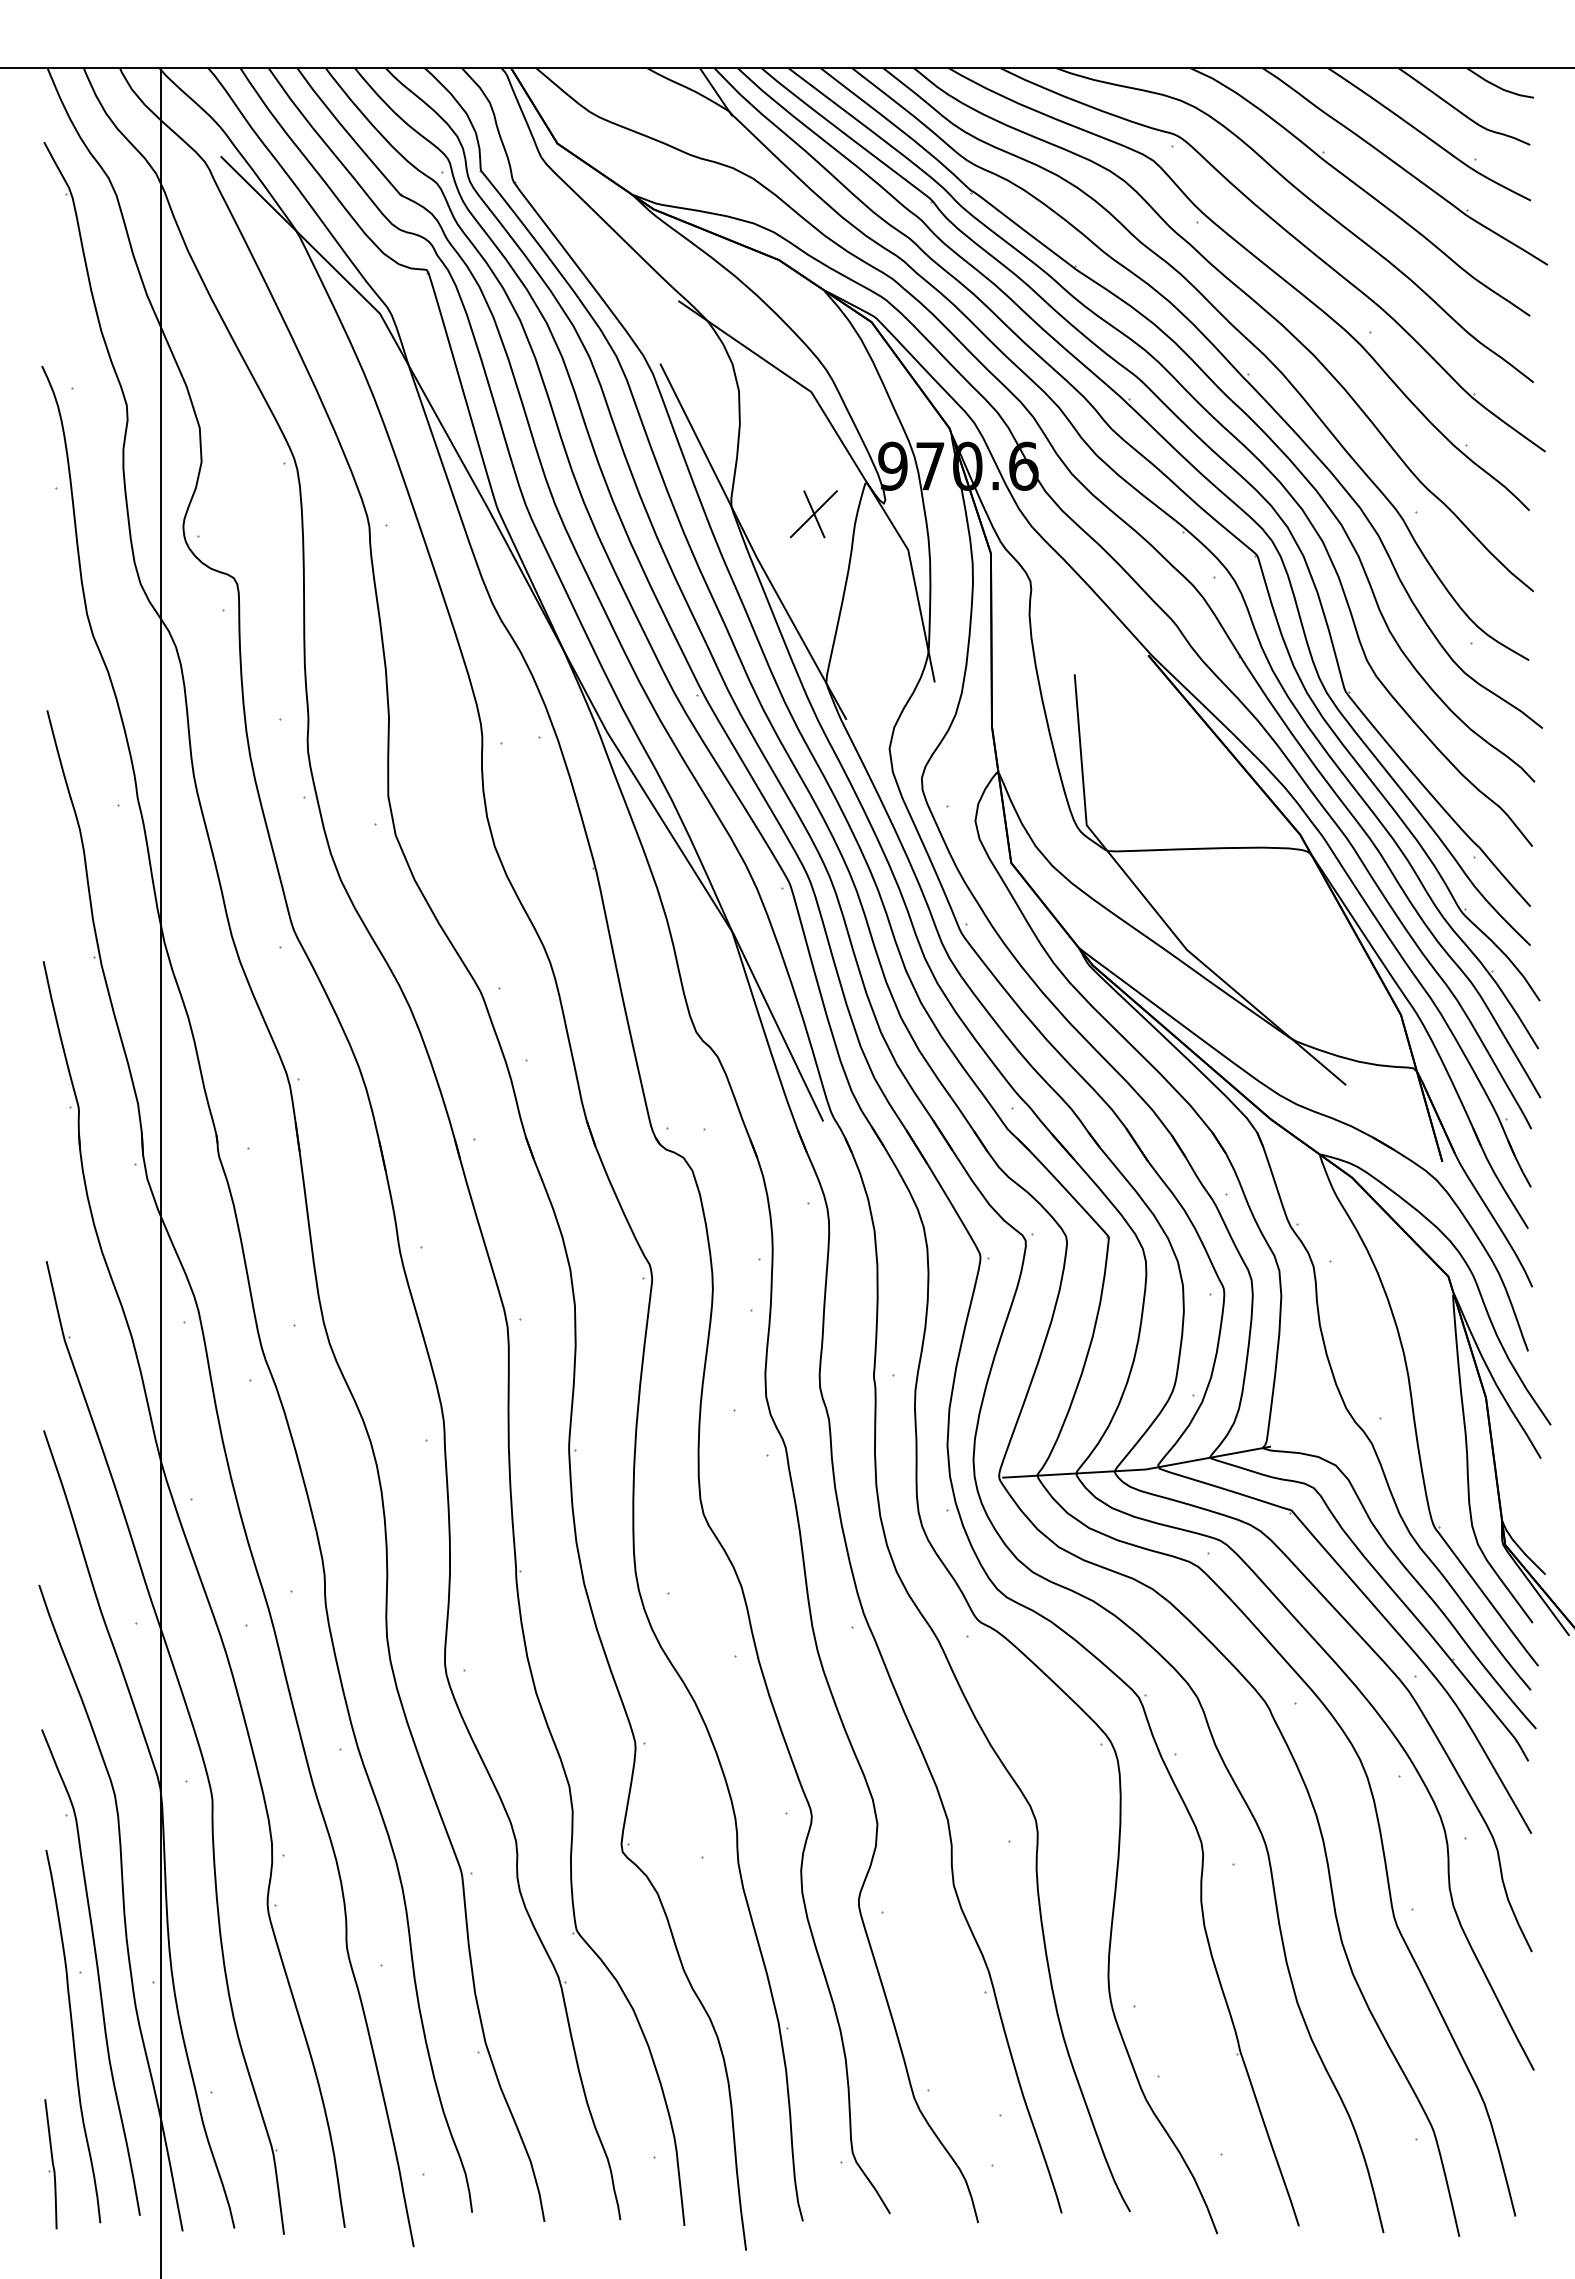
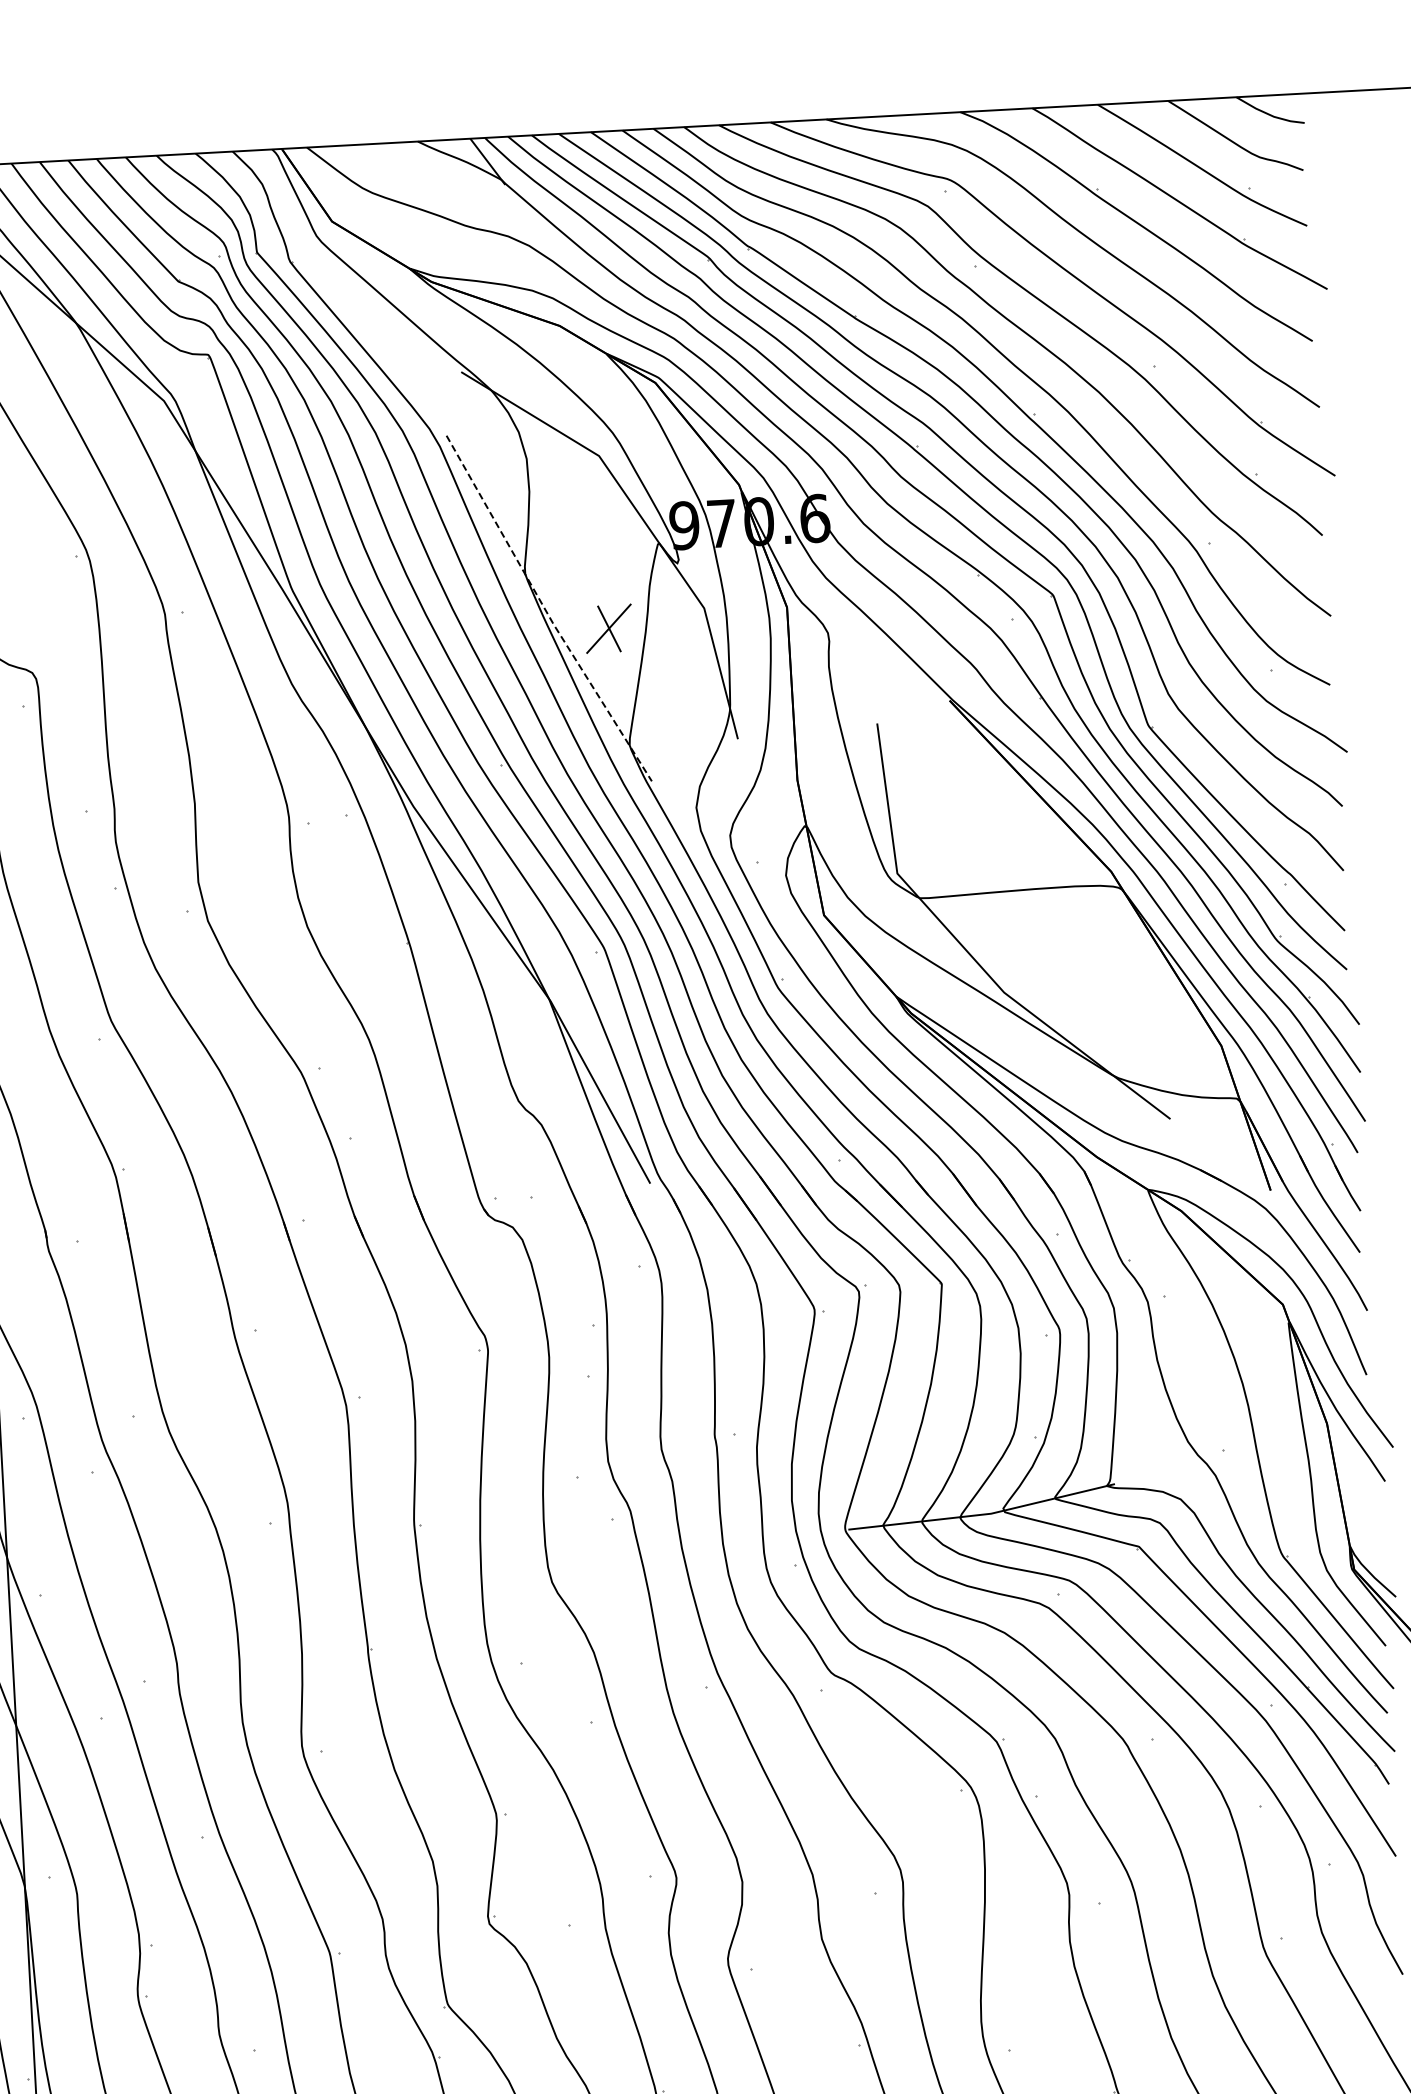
part: (813, 514) -> (608, 629), moved
line: (750, 544) -> (546, 611), solid -> dashed

